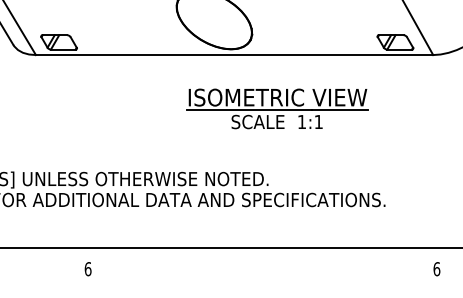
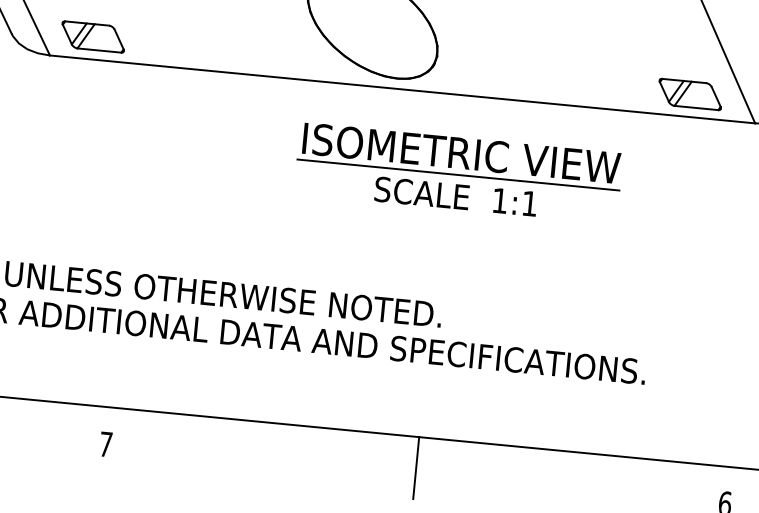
part: (277, 108) -> (458, 172), moved
line: (262, 265) -> (416, 467), added
text: (87, 269) -> (104, 444), 6 -> 7

